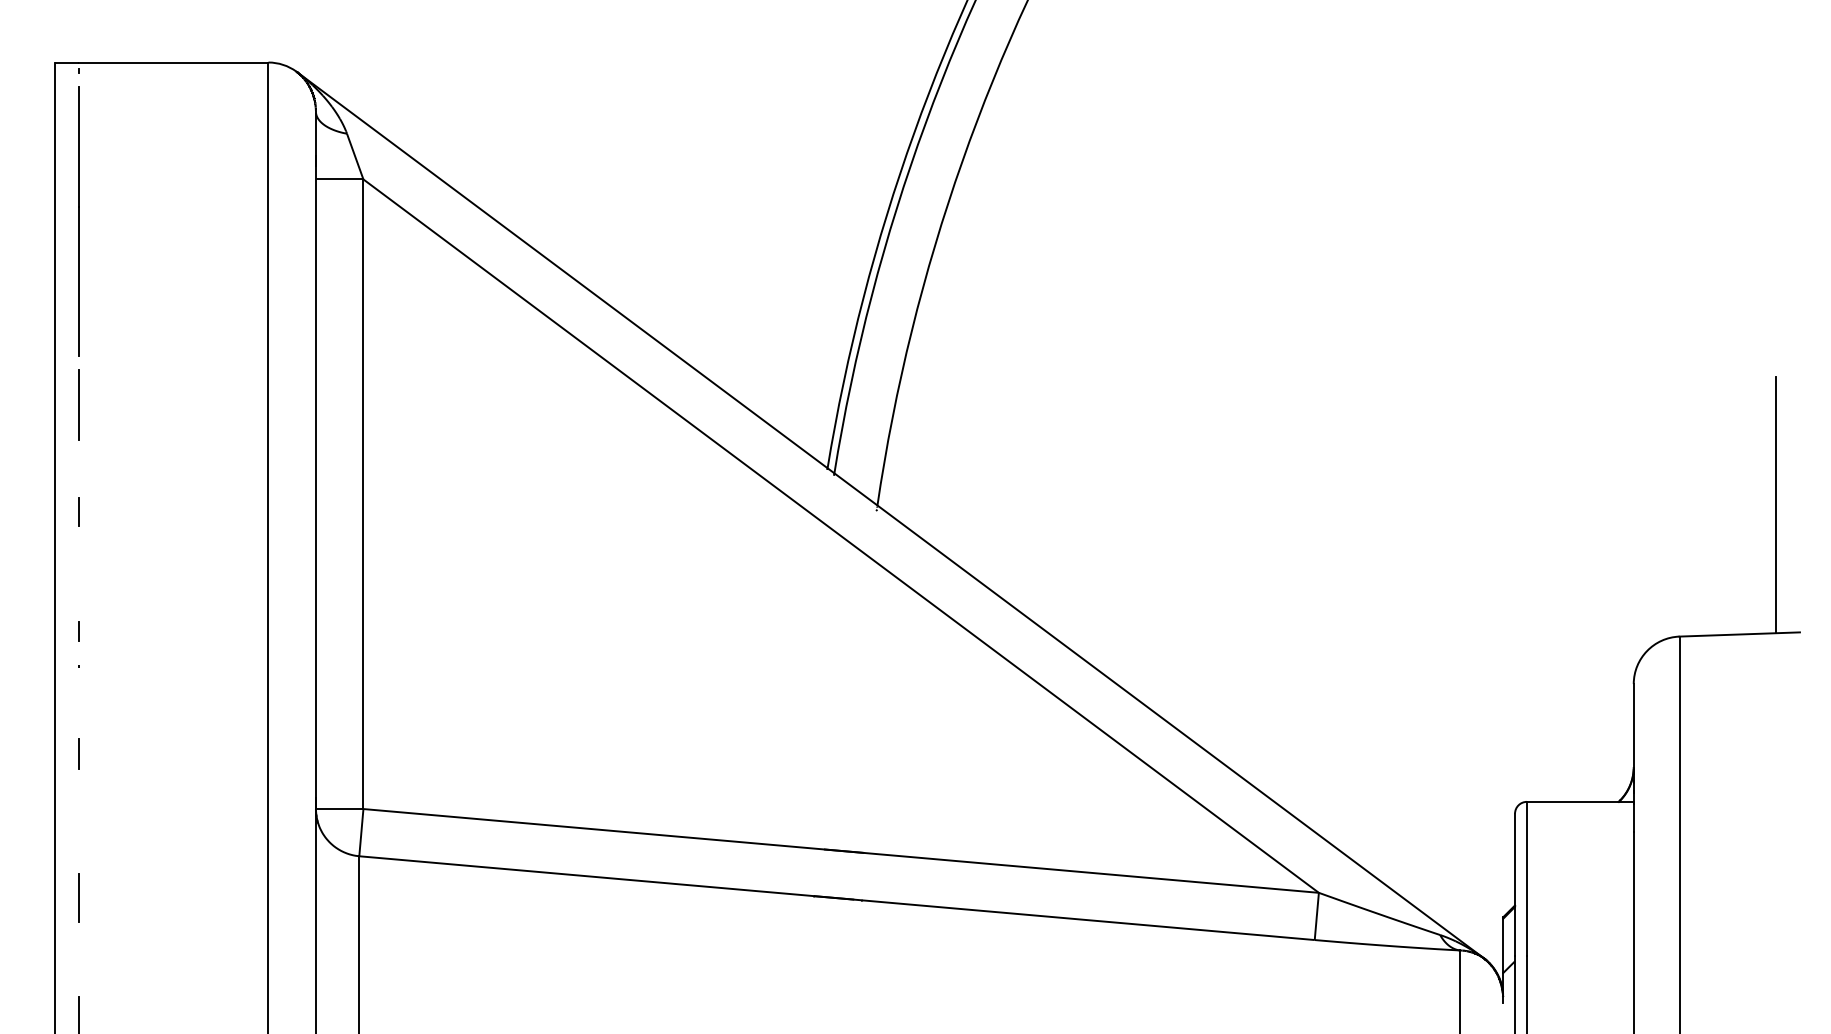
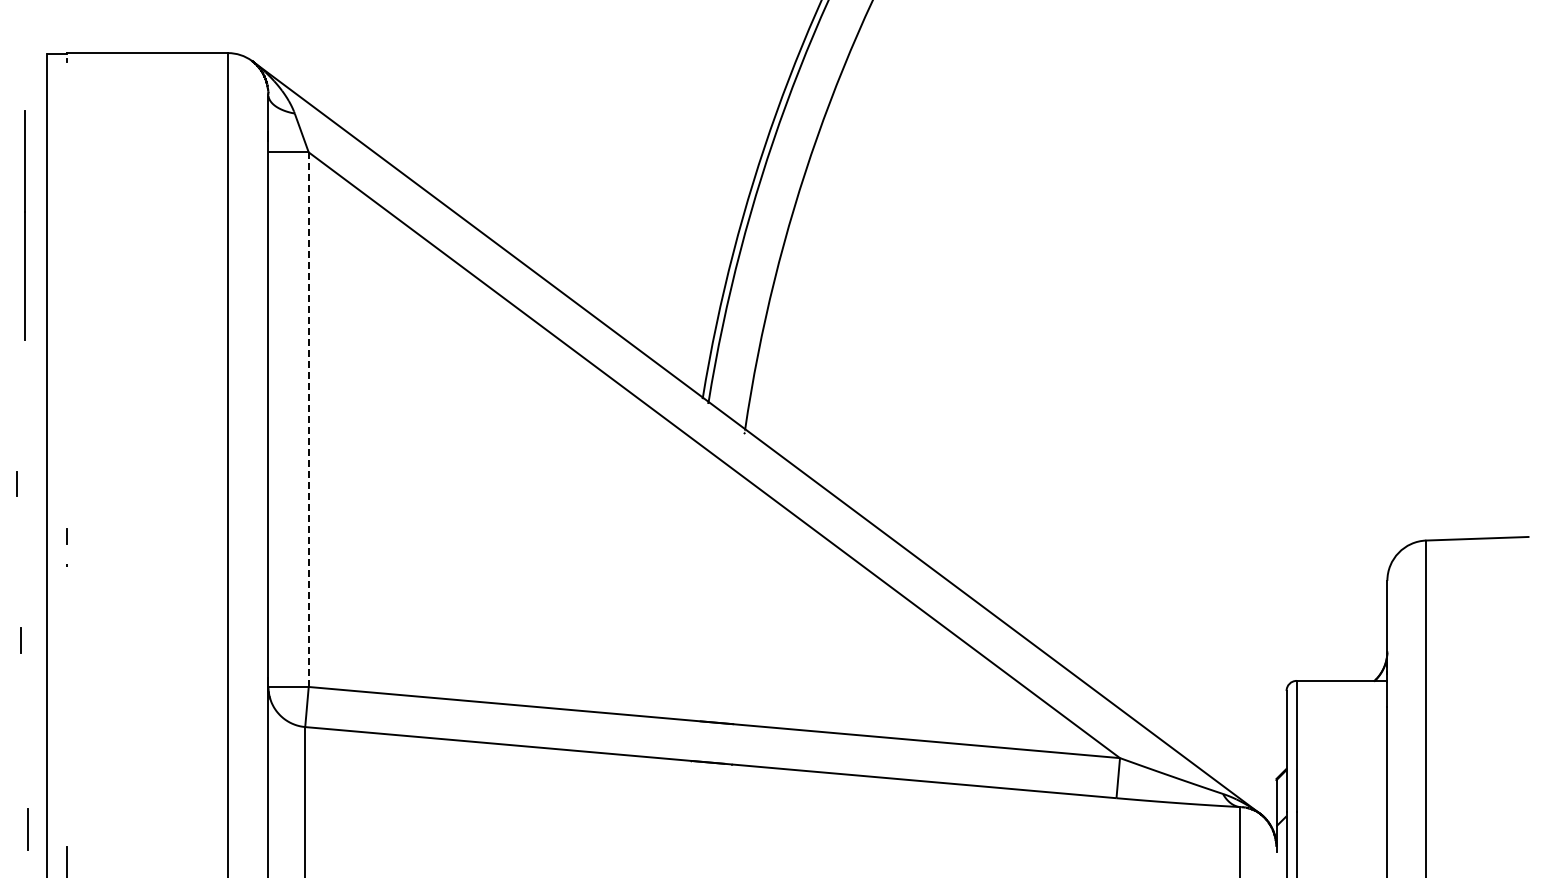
line: (78, 221) -> (24, 225), moved
line: (78, 405) -> (66, 344), removed
line: (363, 495) -> (308, 420), solid -> dashed
line: (1776, 504) -> (1508, 428), removed
line: (78, 511) -> (16, 483), moved
line: (78, 754) -> (20, 640), moved
line: (78, 897) -> (27, 829), moved

